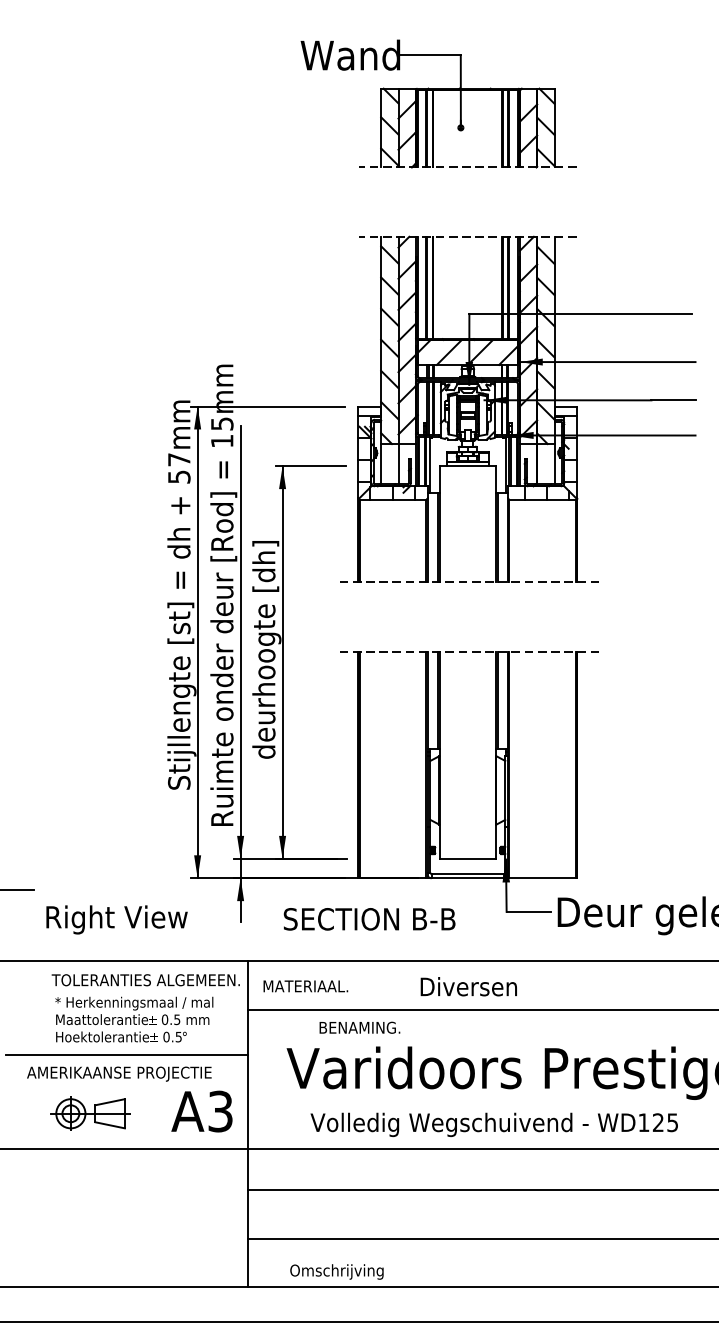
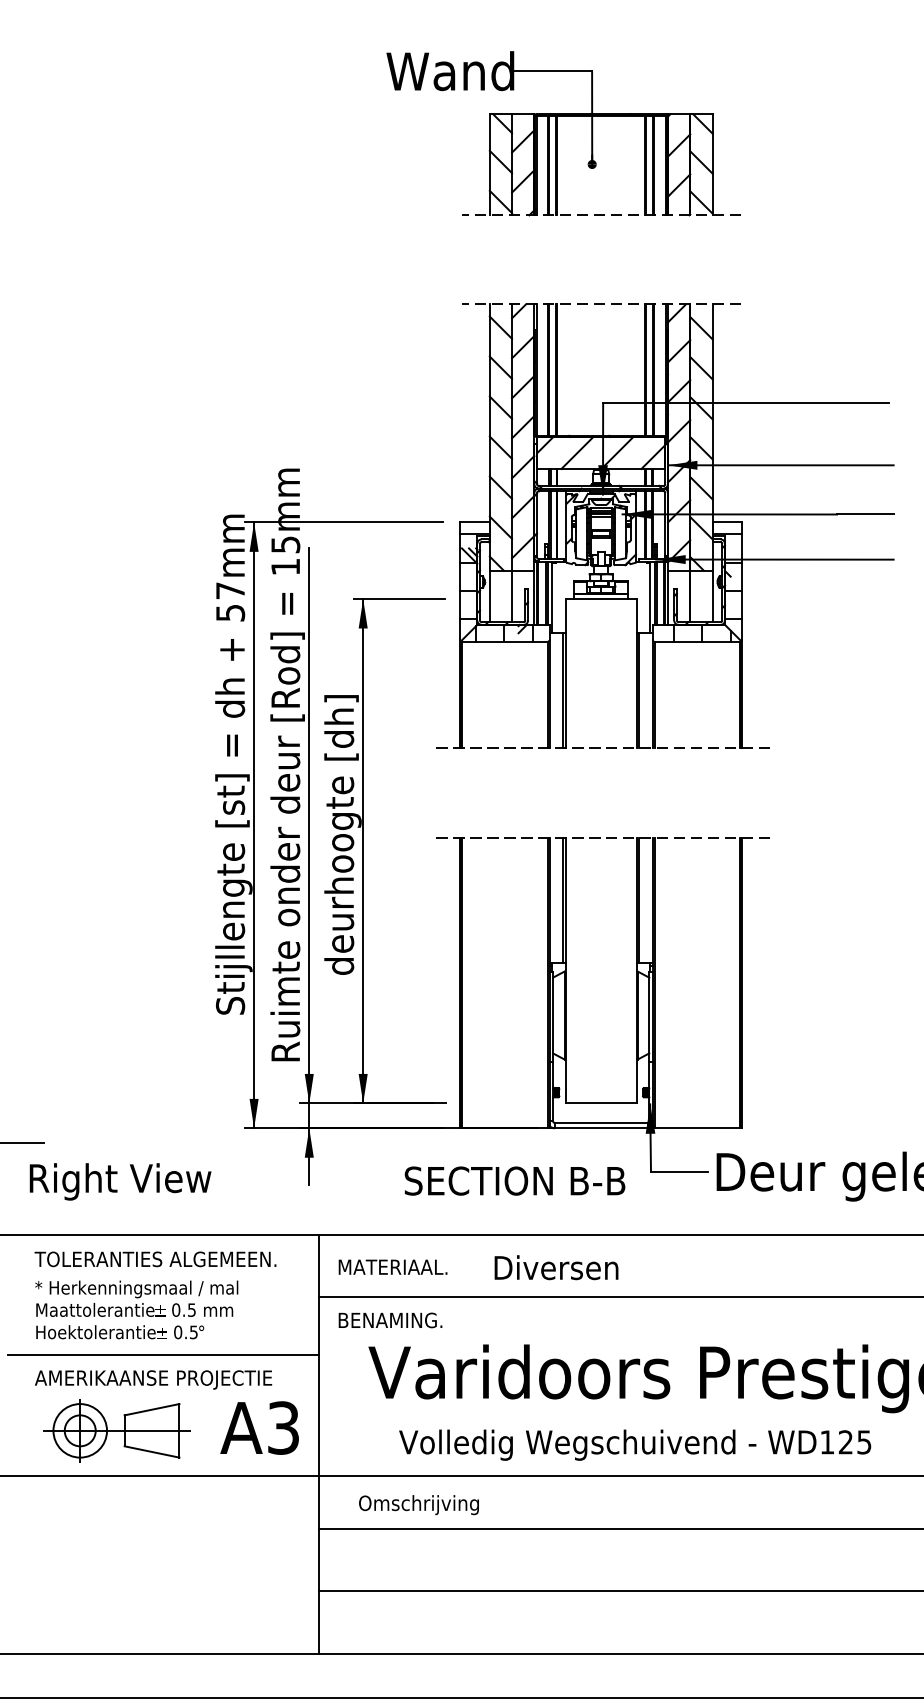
text: (369, 918) -> (514, 1180), moved
text: (116, 919) -> (120, 1181), moved
text: (145, 980) -> (155, 1259), moved
text: (468, 986) -> (556, 1267), moved
text: (134, 1019) -> (136, 1309), moved
text: (359, 1027) -> (390, 1320), moved
part: (90, 1113) -> (116, 1430), size x1.43
text: (336, 1272) -> (418, 1505), moved

